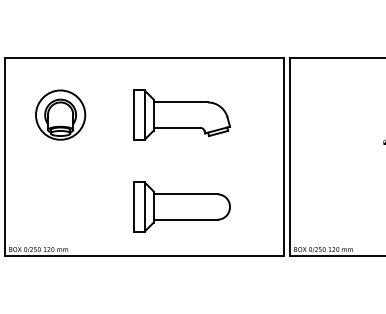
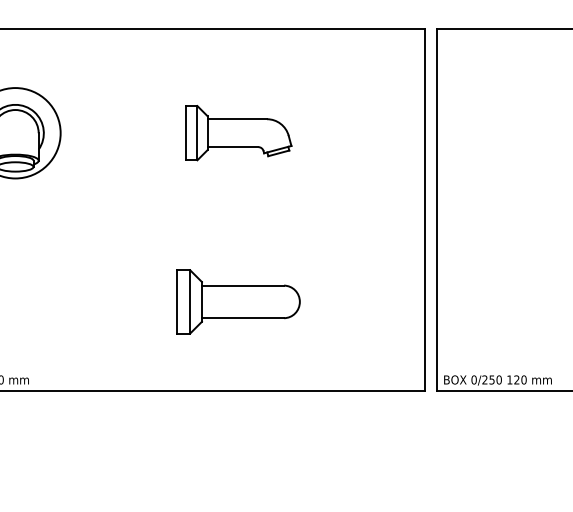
part: (182, 114) -> (239, 132), size x0.6
part: (181, 206) -> (237, 300), size x0.7

